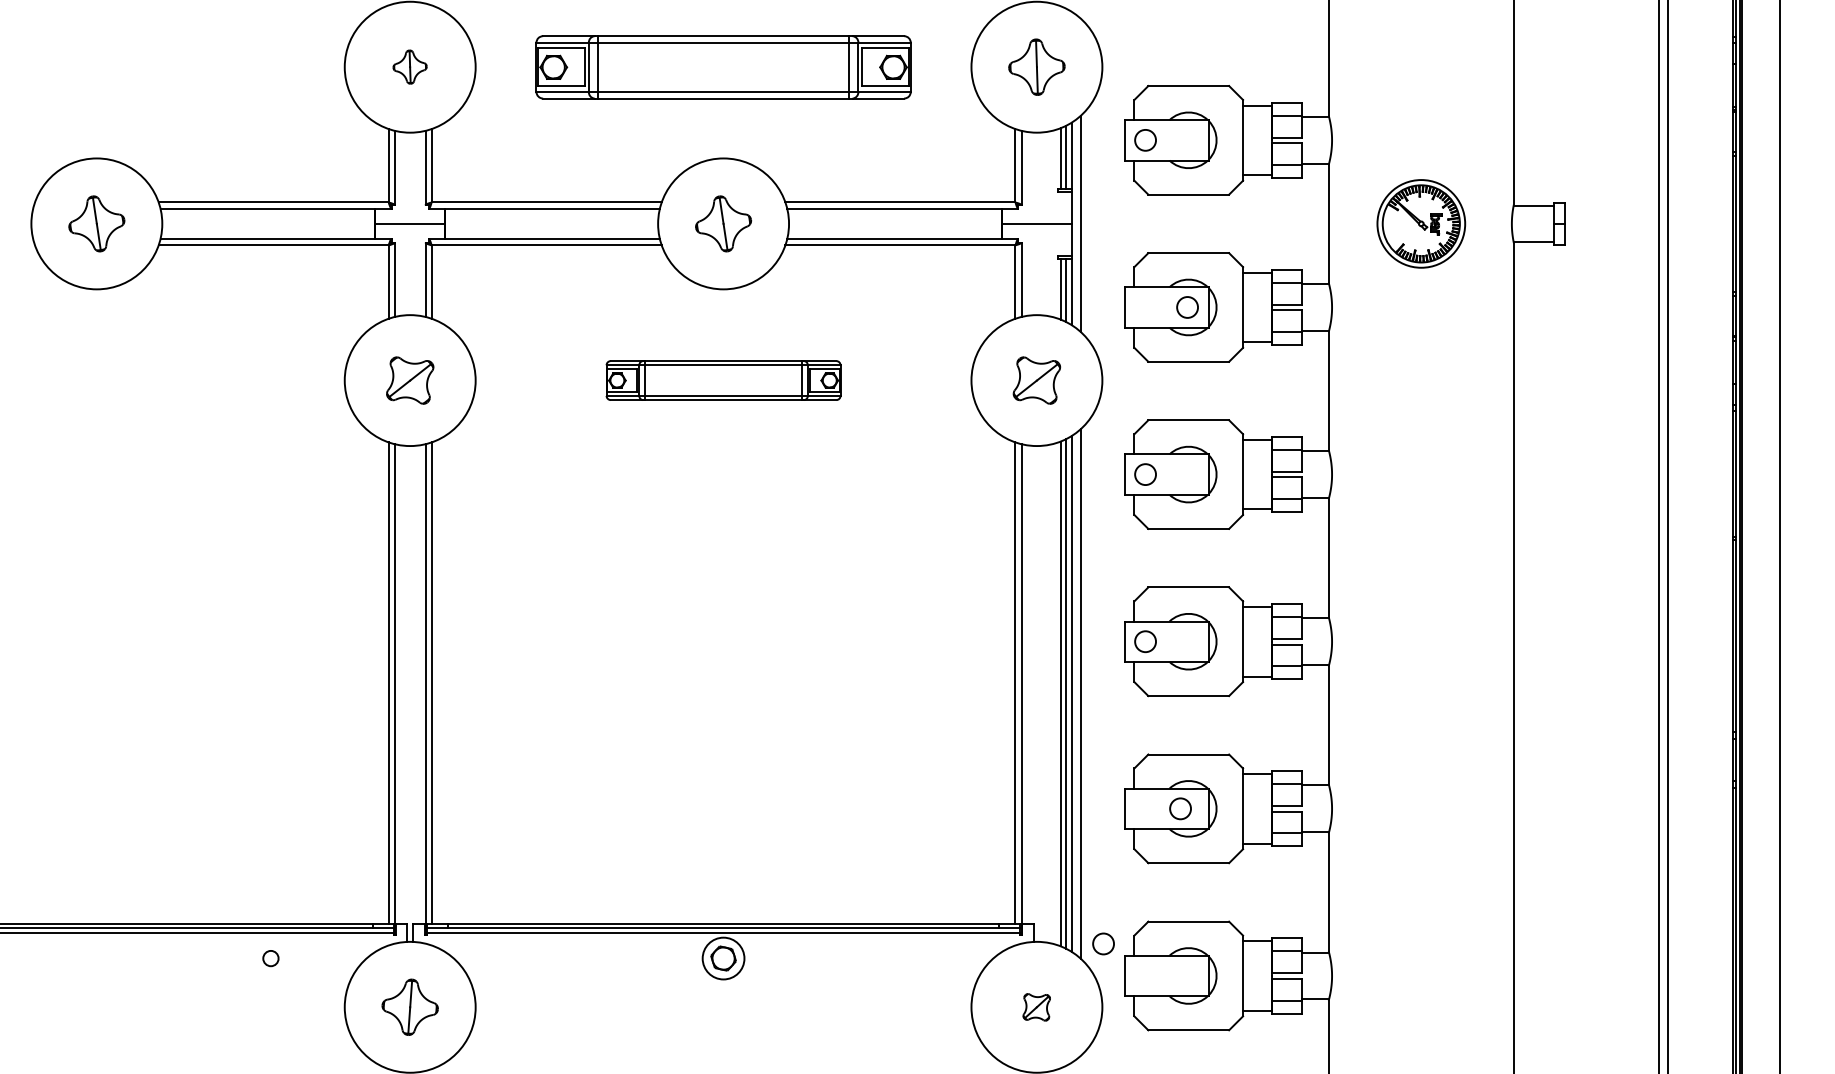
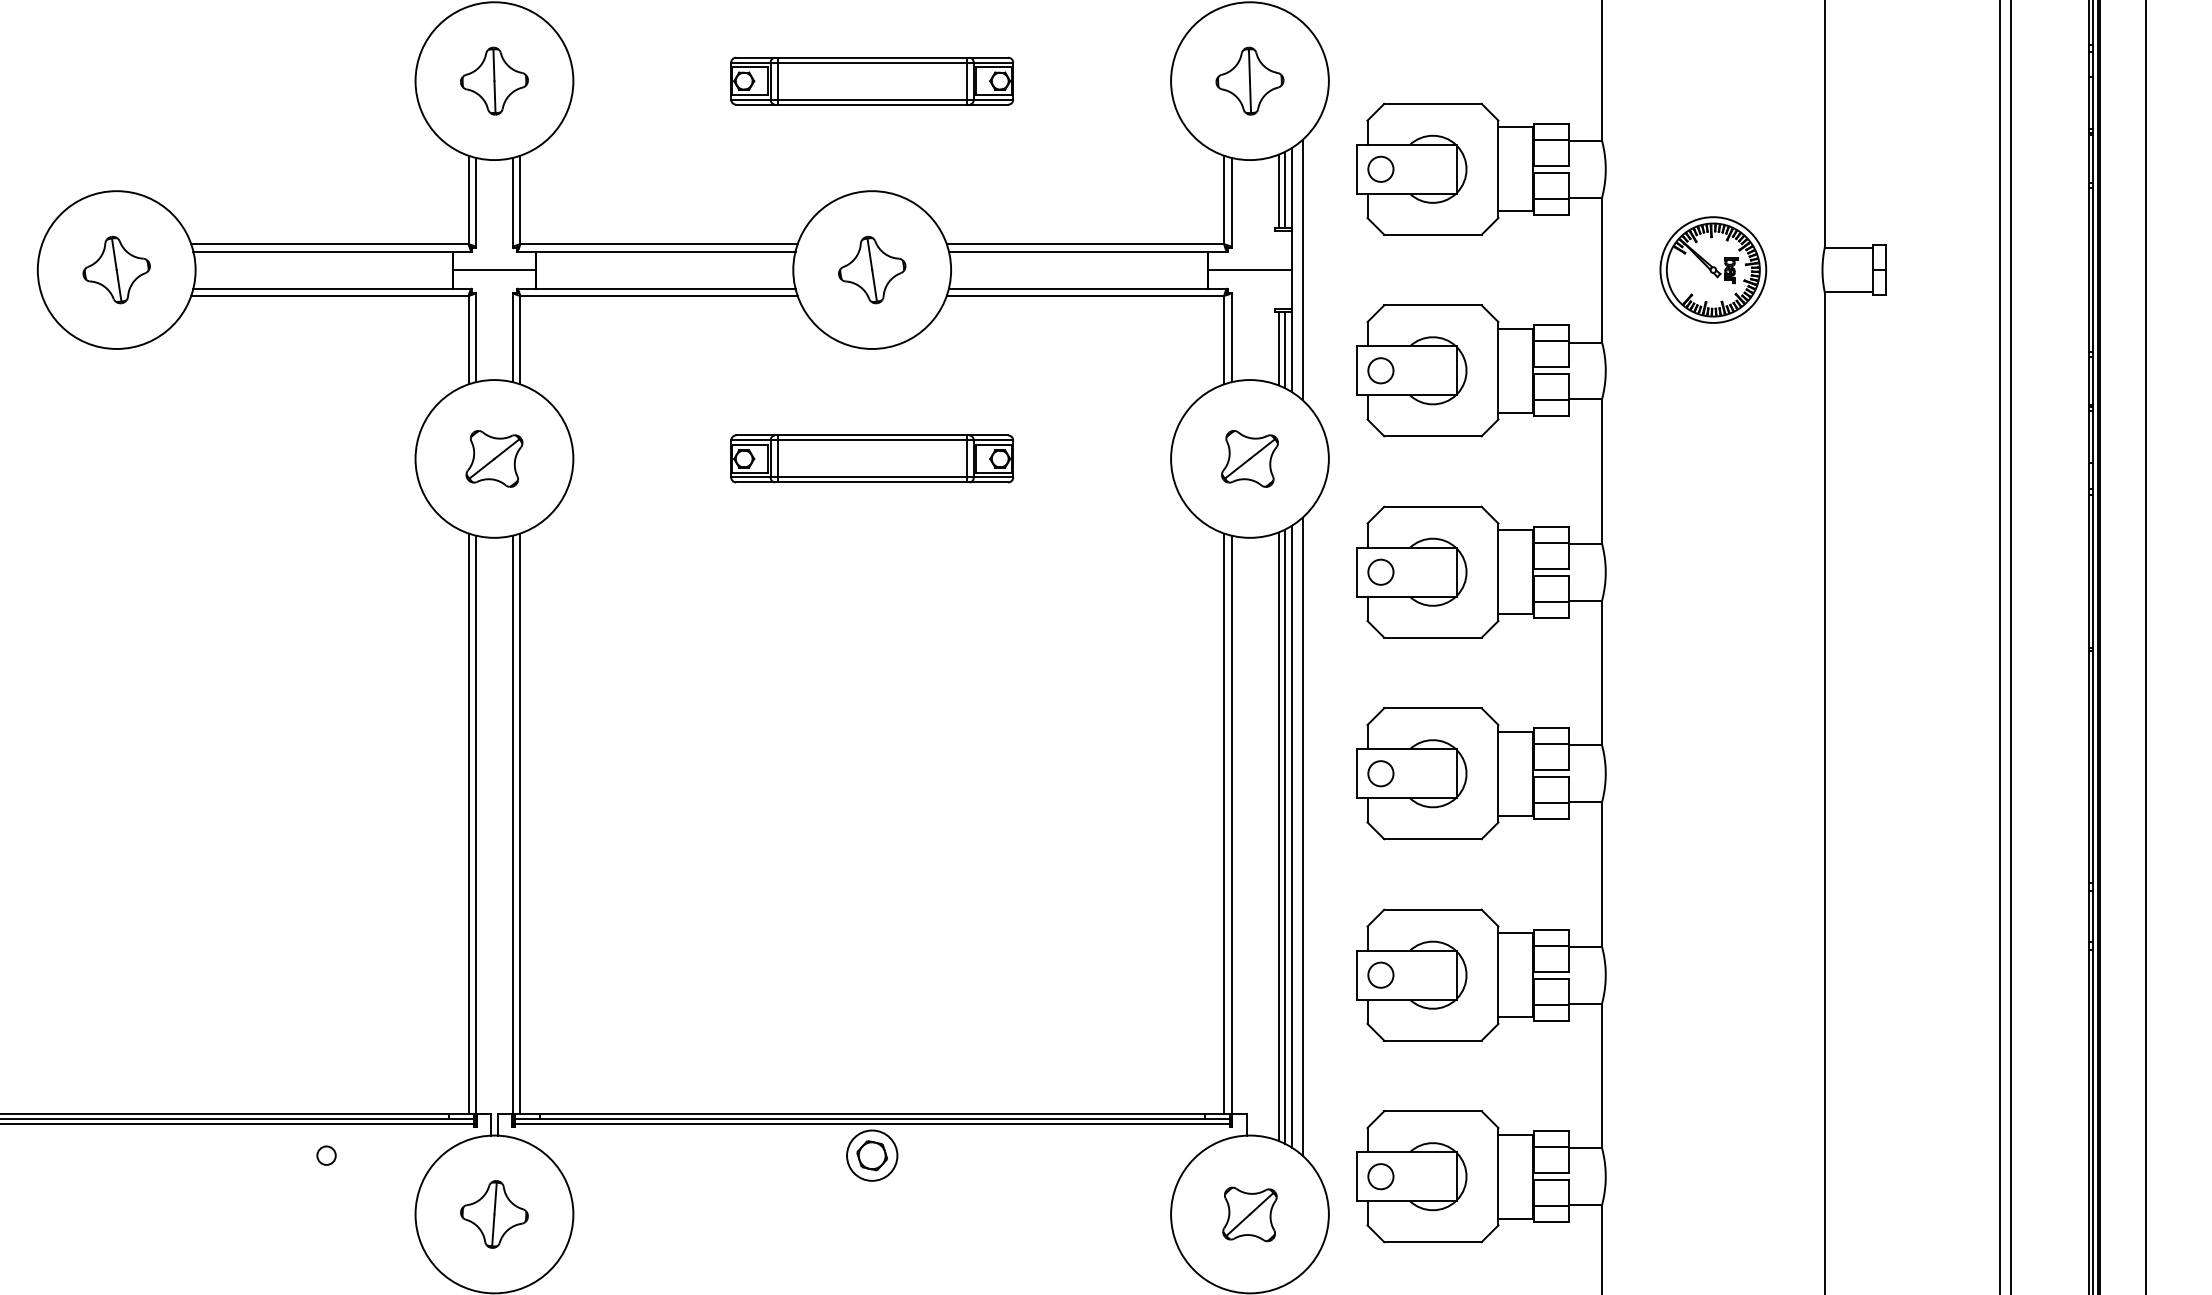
part: (409, 66) -> (493, 80), size x1.67
part: (723, 66) -> (872, 80), size x0.62
circle: (1187, 307) -> (1380, 370), moved
circle: (1180, 808) -> (1380, 974), moved
circle: (1103, 943) -> (1380, 1176), moved
part: (1036, 1007) -> (1249, 1214), size x1.67

